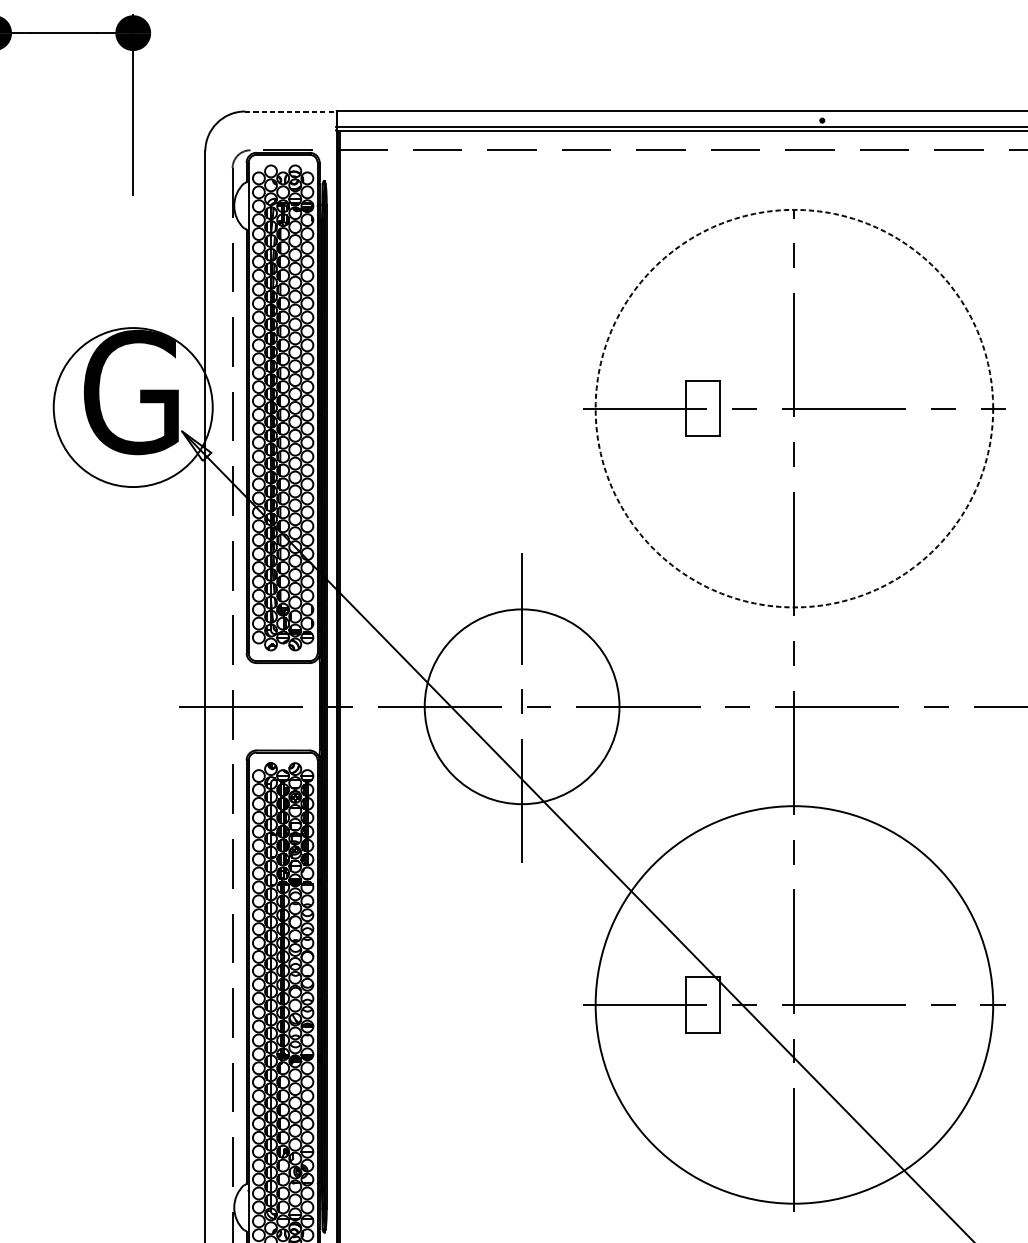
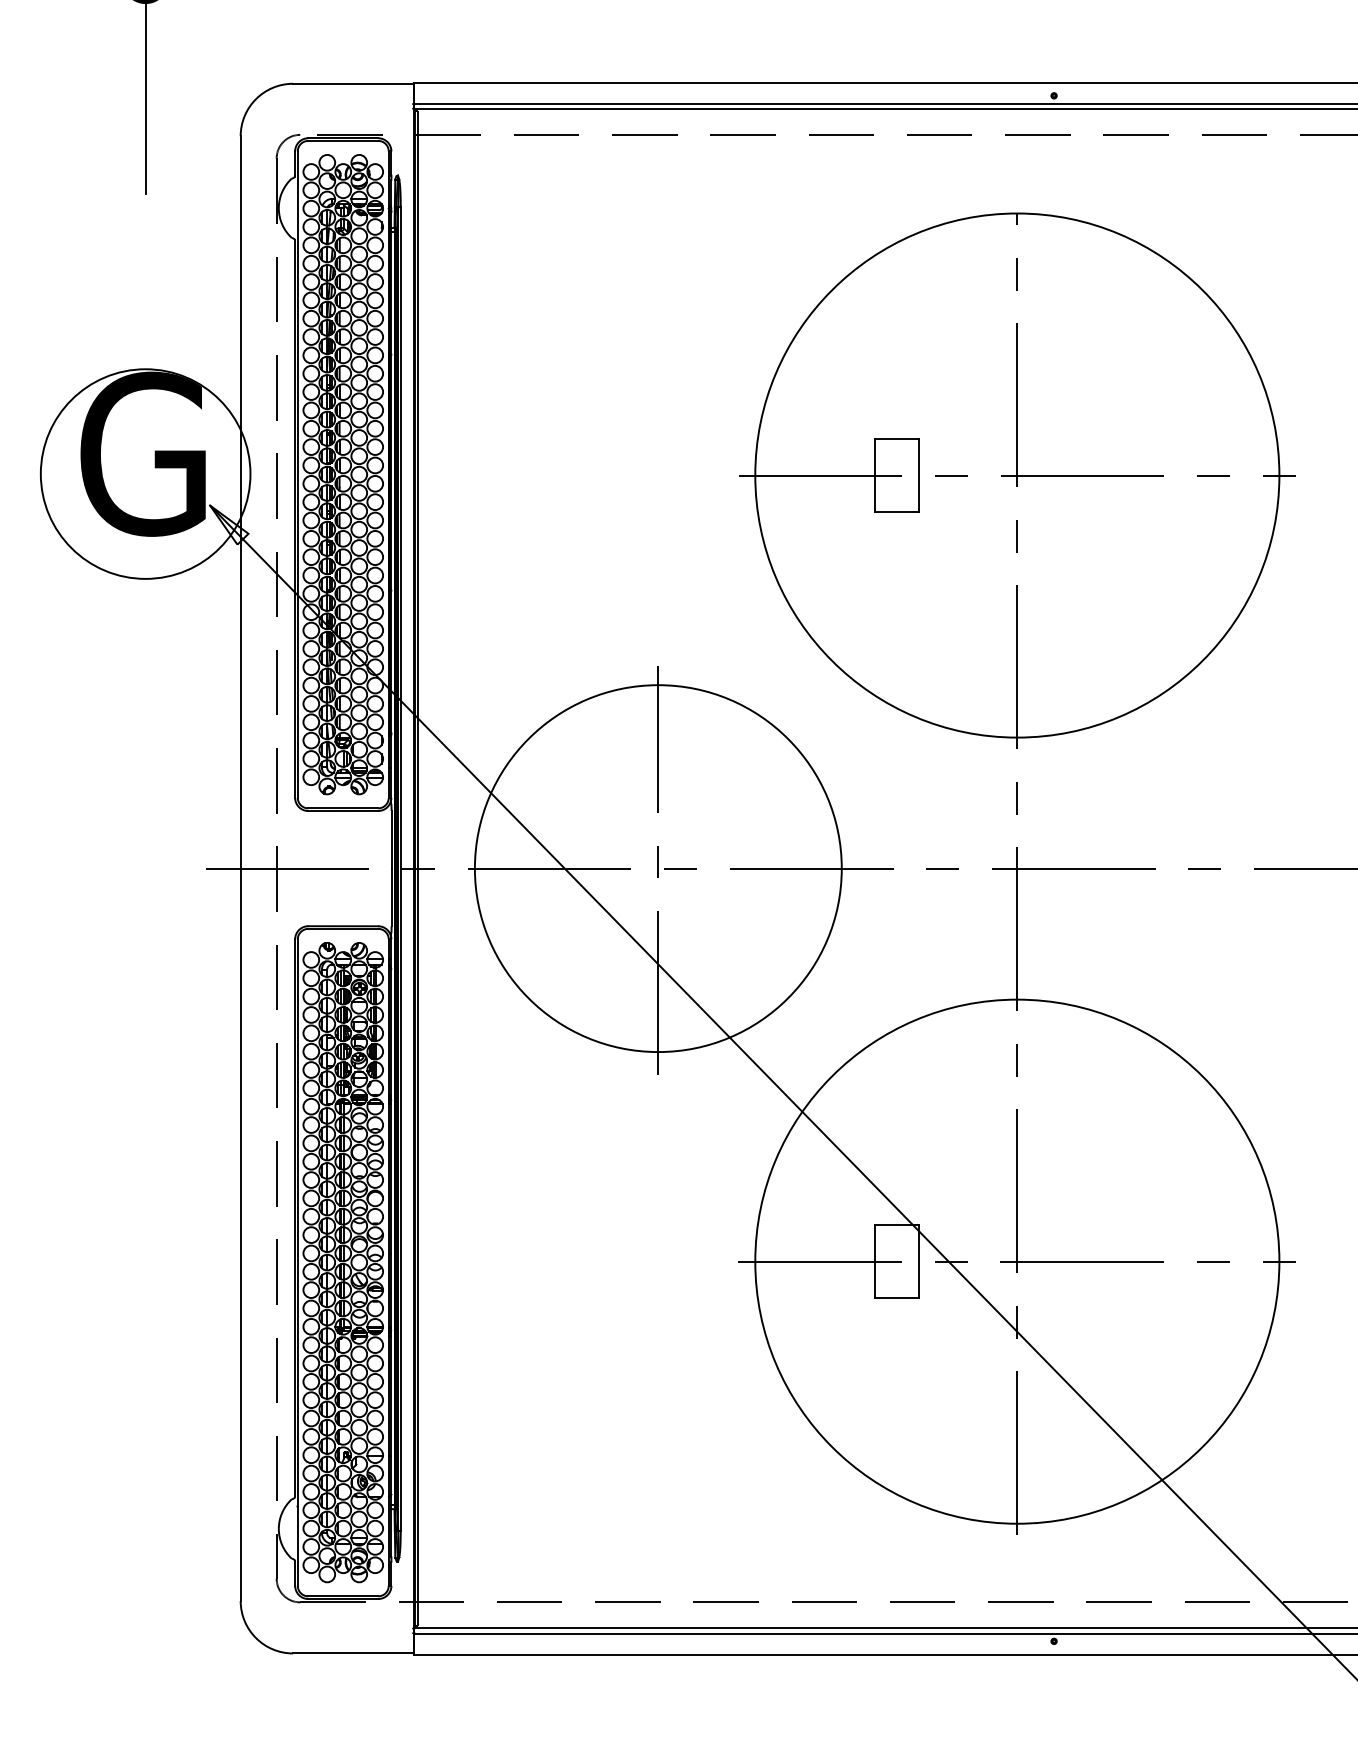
line: (290, 111) -> (353, 83), dashed -> solid
circle: (794, 408) -> (1017, 475), dashed -> solid
circle: (521, 706) -> (657, 868), size x1.43

